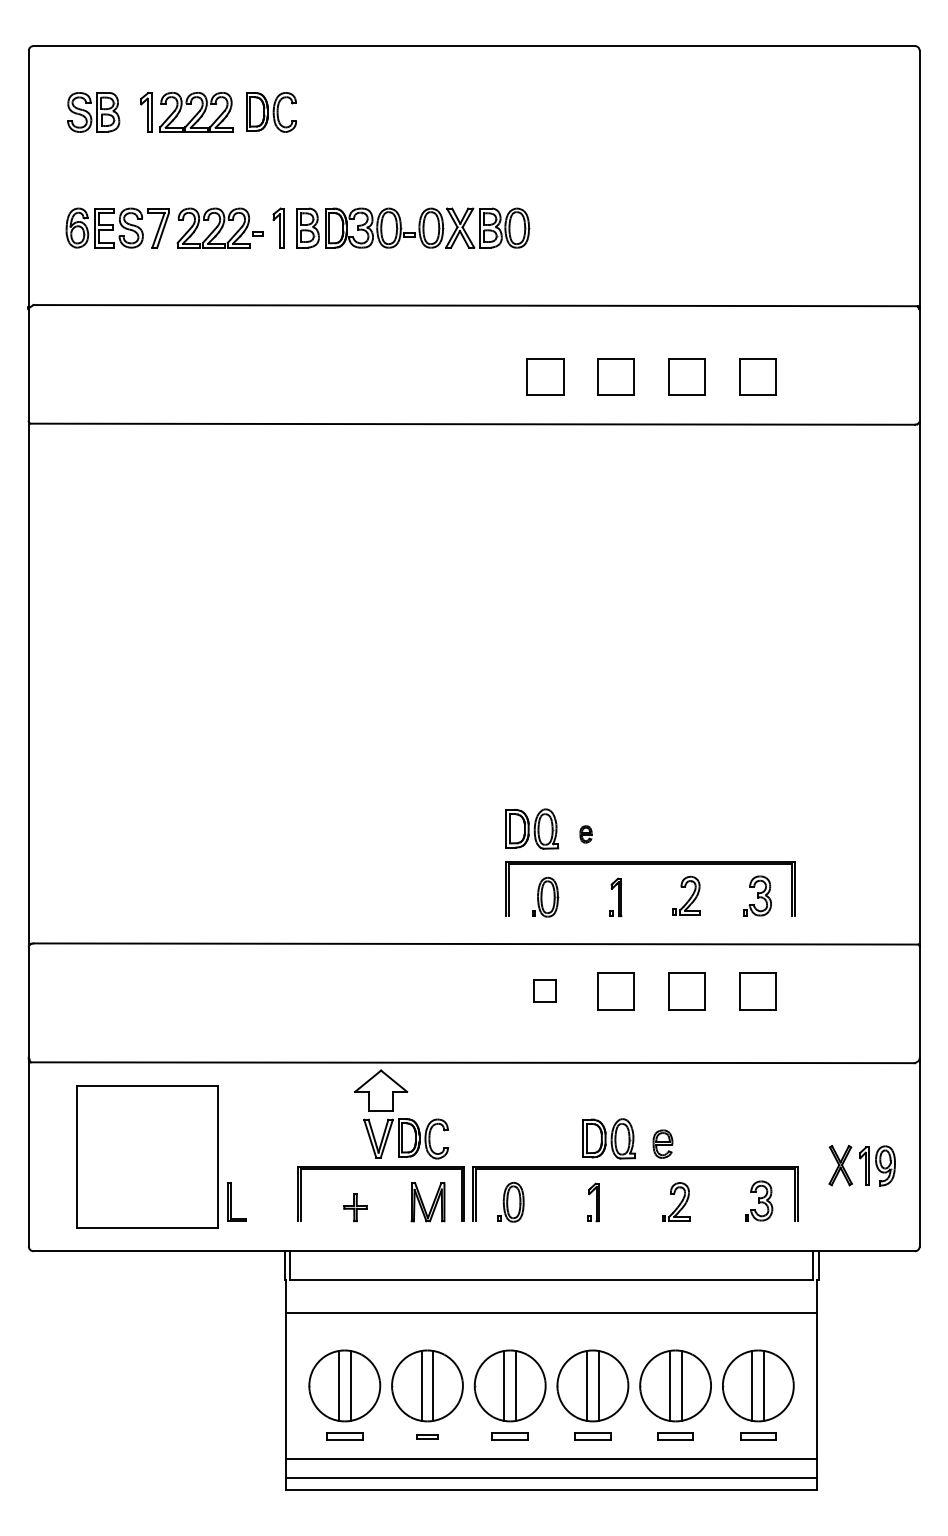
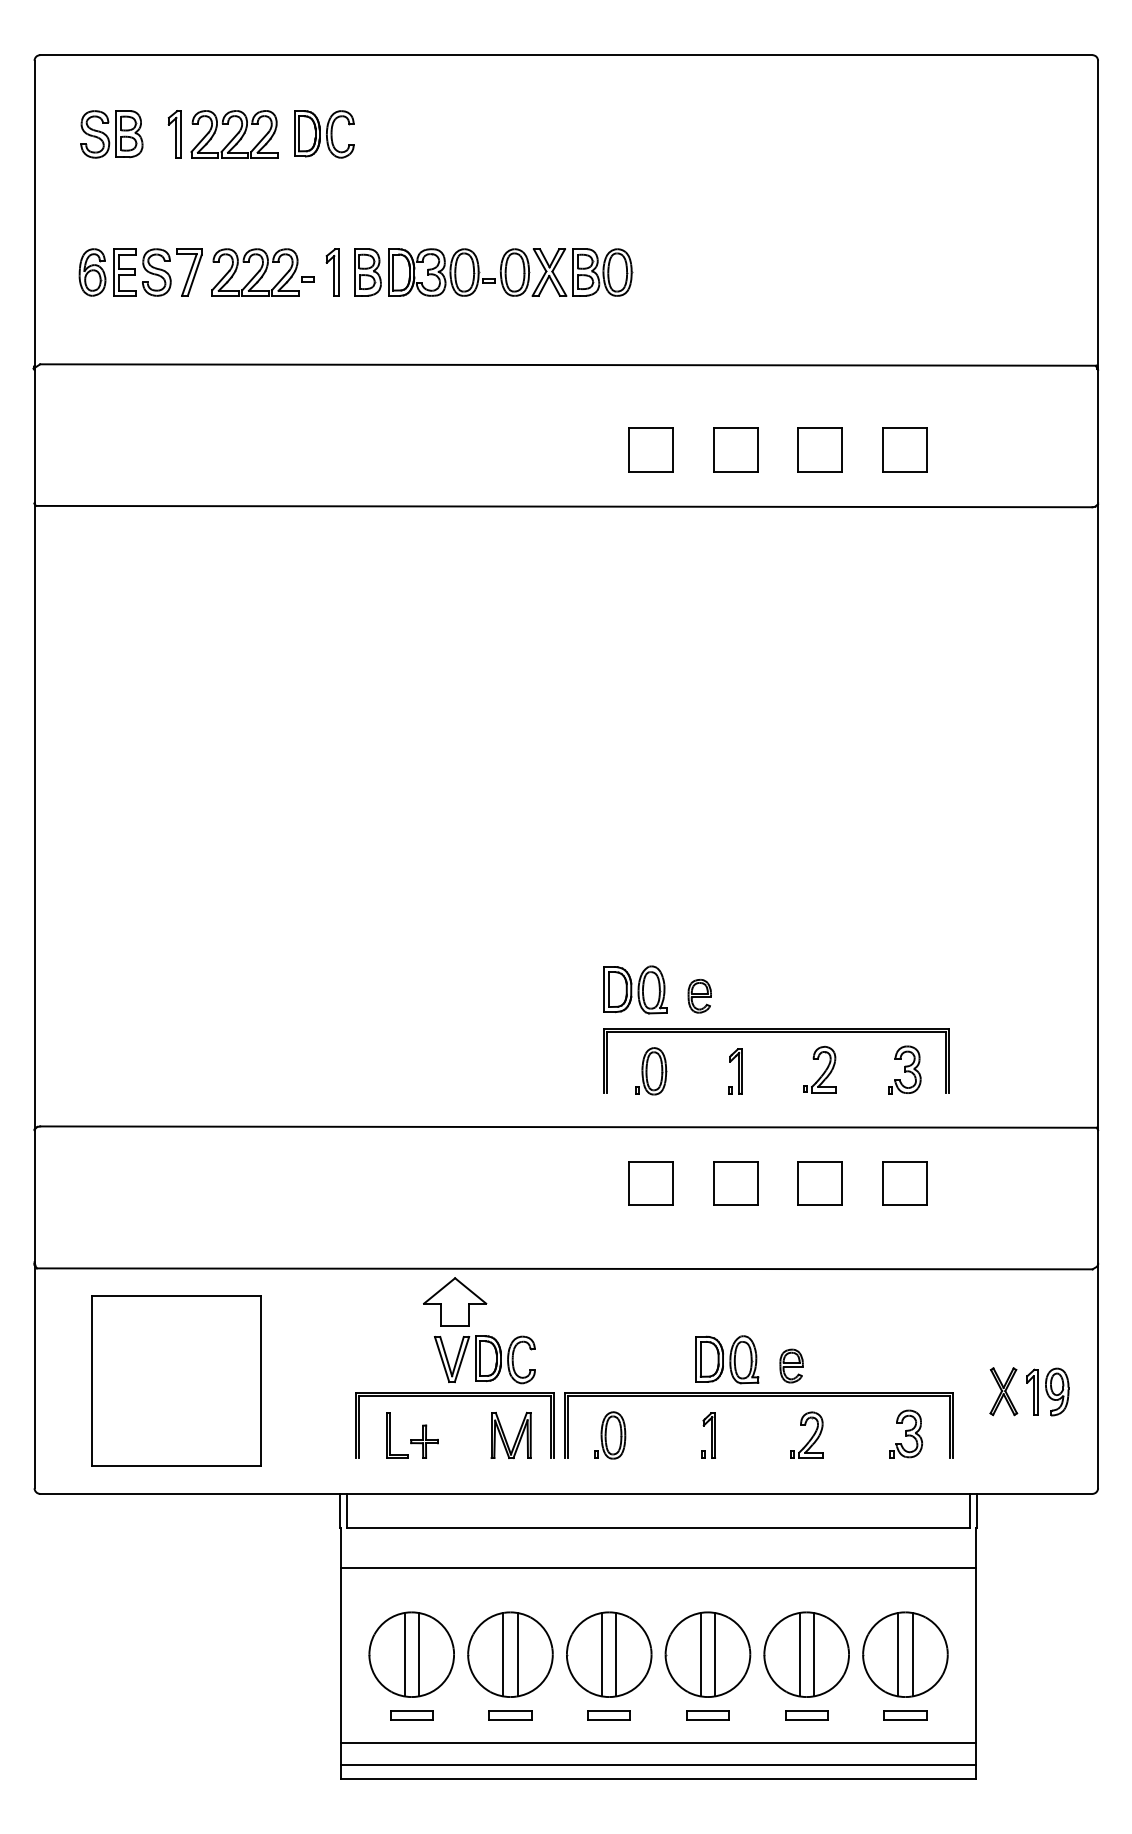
part: (585, 834) -> (699, 996), size x1.67
part: (545, 991) -> (651, 1183), size x1.67
part: (236, 1201) -> (397, 1434), moved
part: (427, 1436) -> (510, 1715), size x1.67

